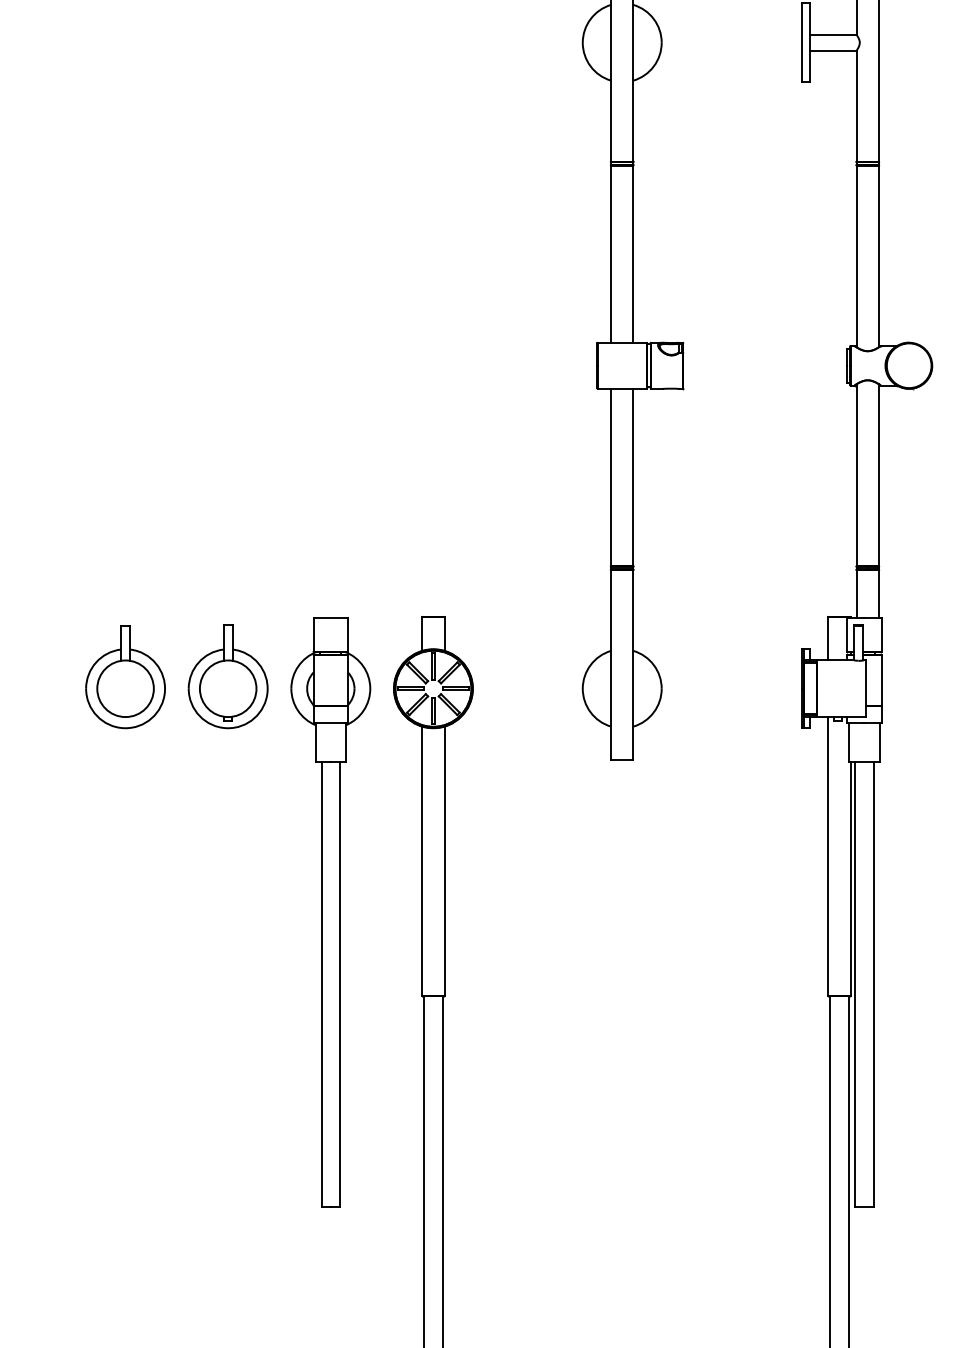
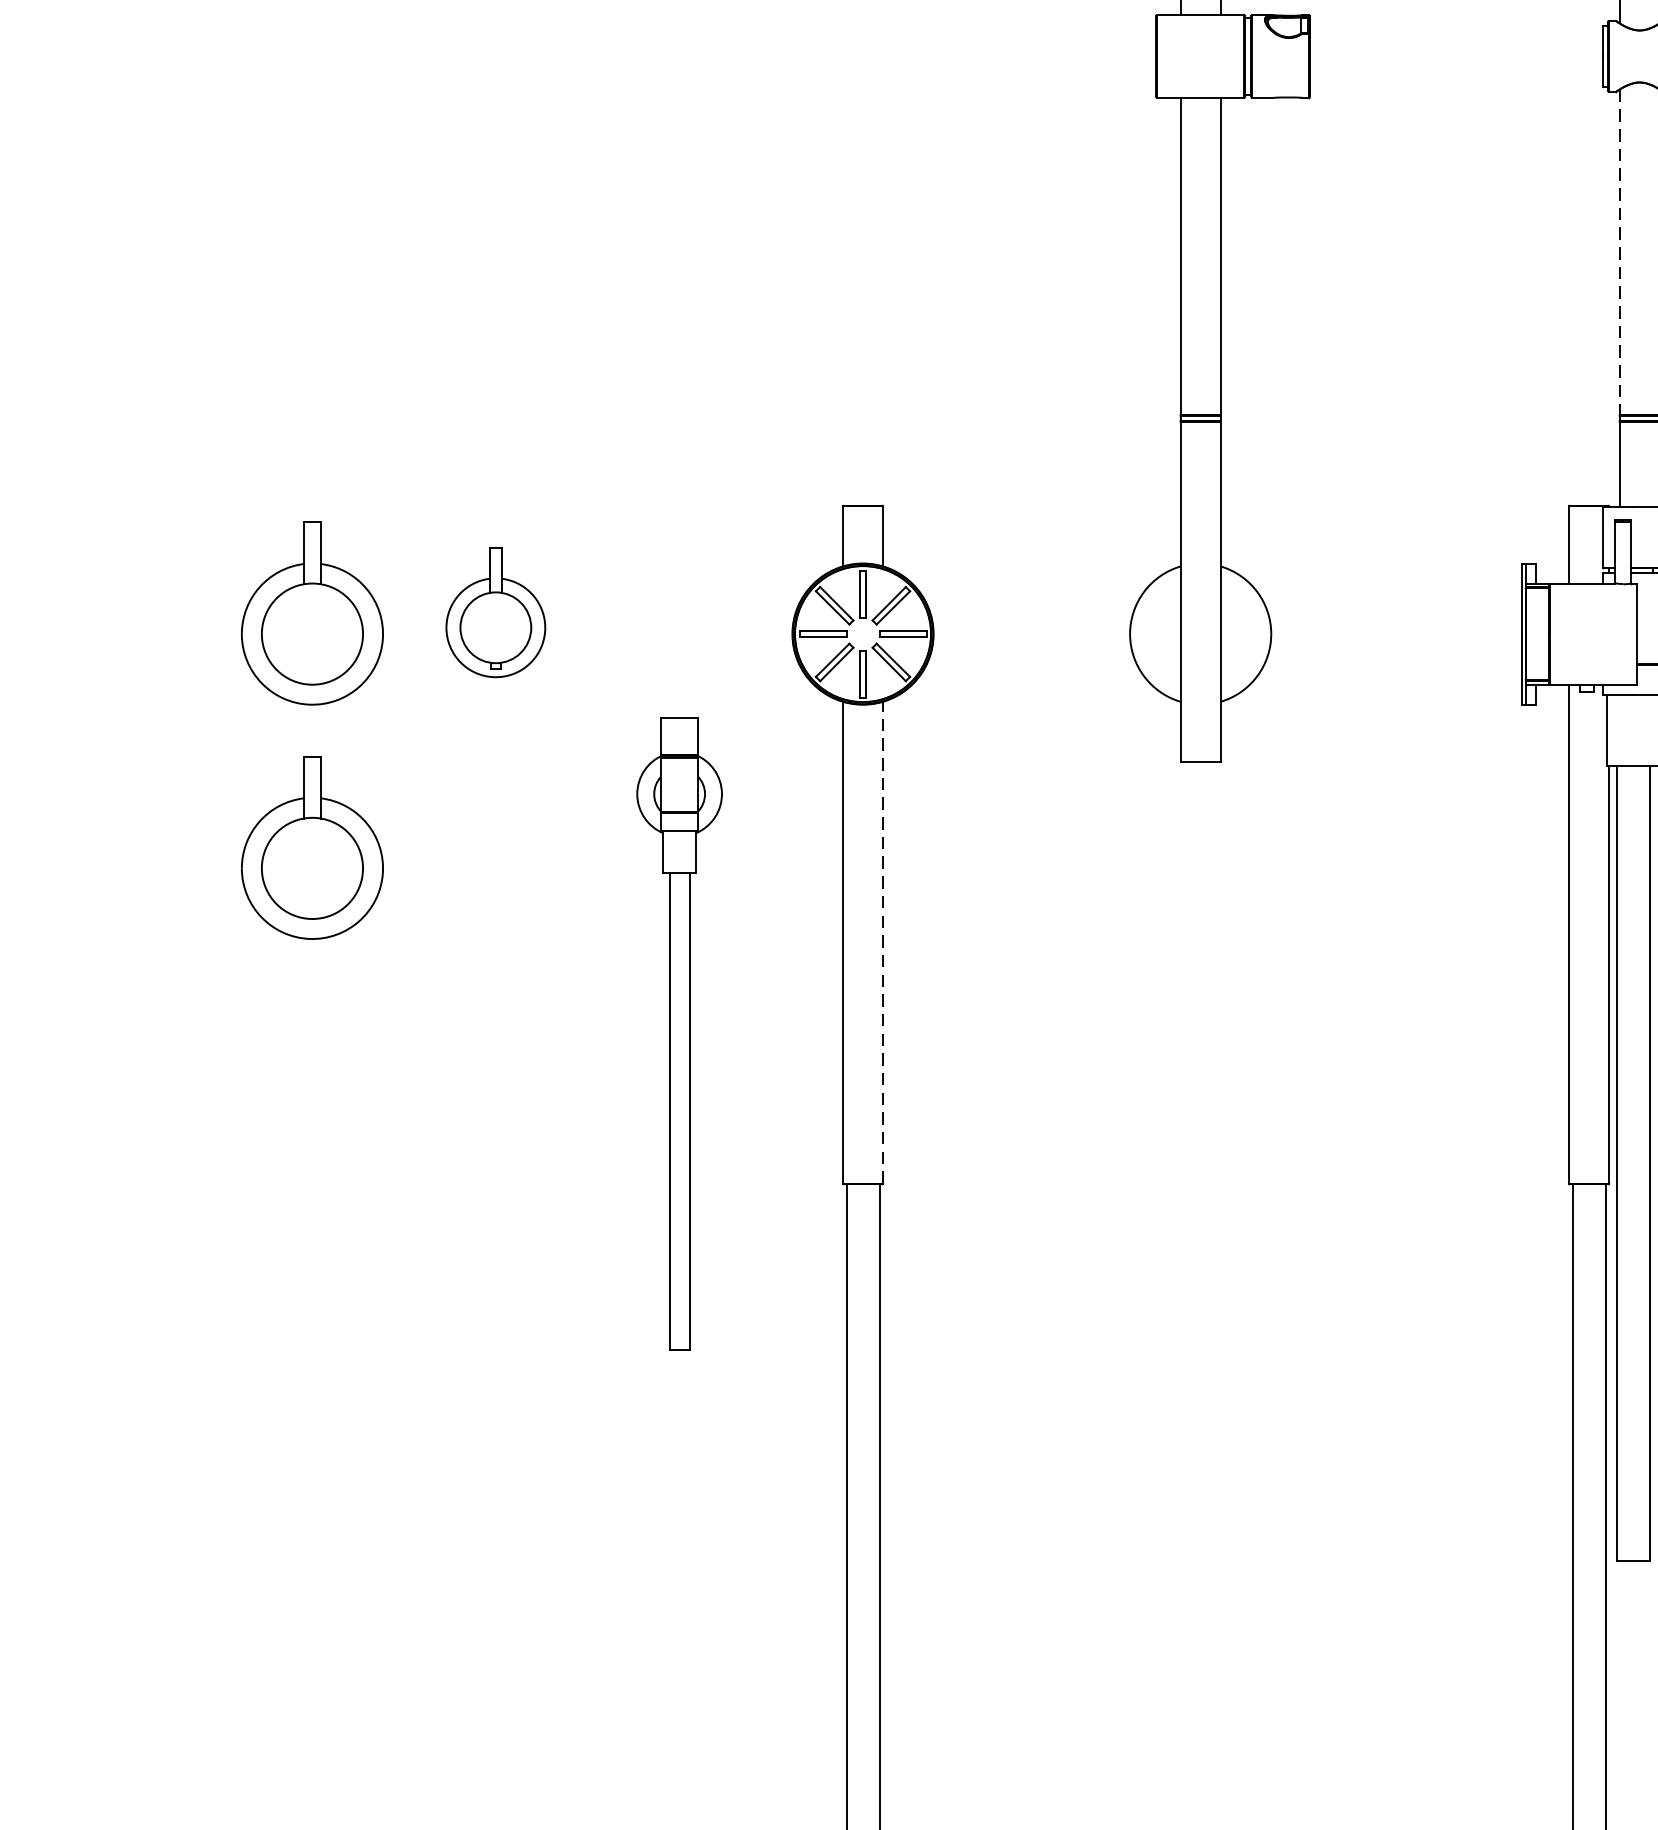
line: (856, 475) -> (1619, 252), solid -> dashed
part: (227, 676) -> (494, 612), size x0.7
part: (125, 808) -> (312, 848), added
line: (444, 861) -> (882, 943), solid -> dashed
part: (330, 912) -> (678, 1034), size x0.6

